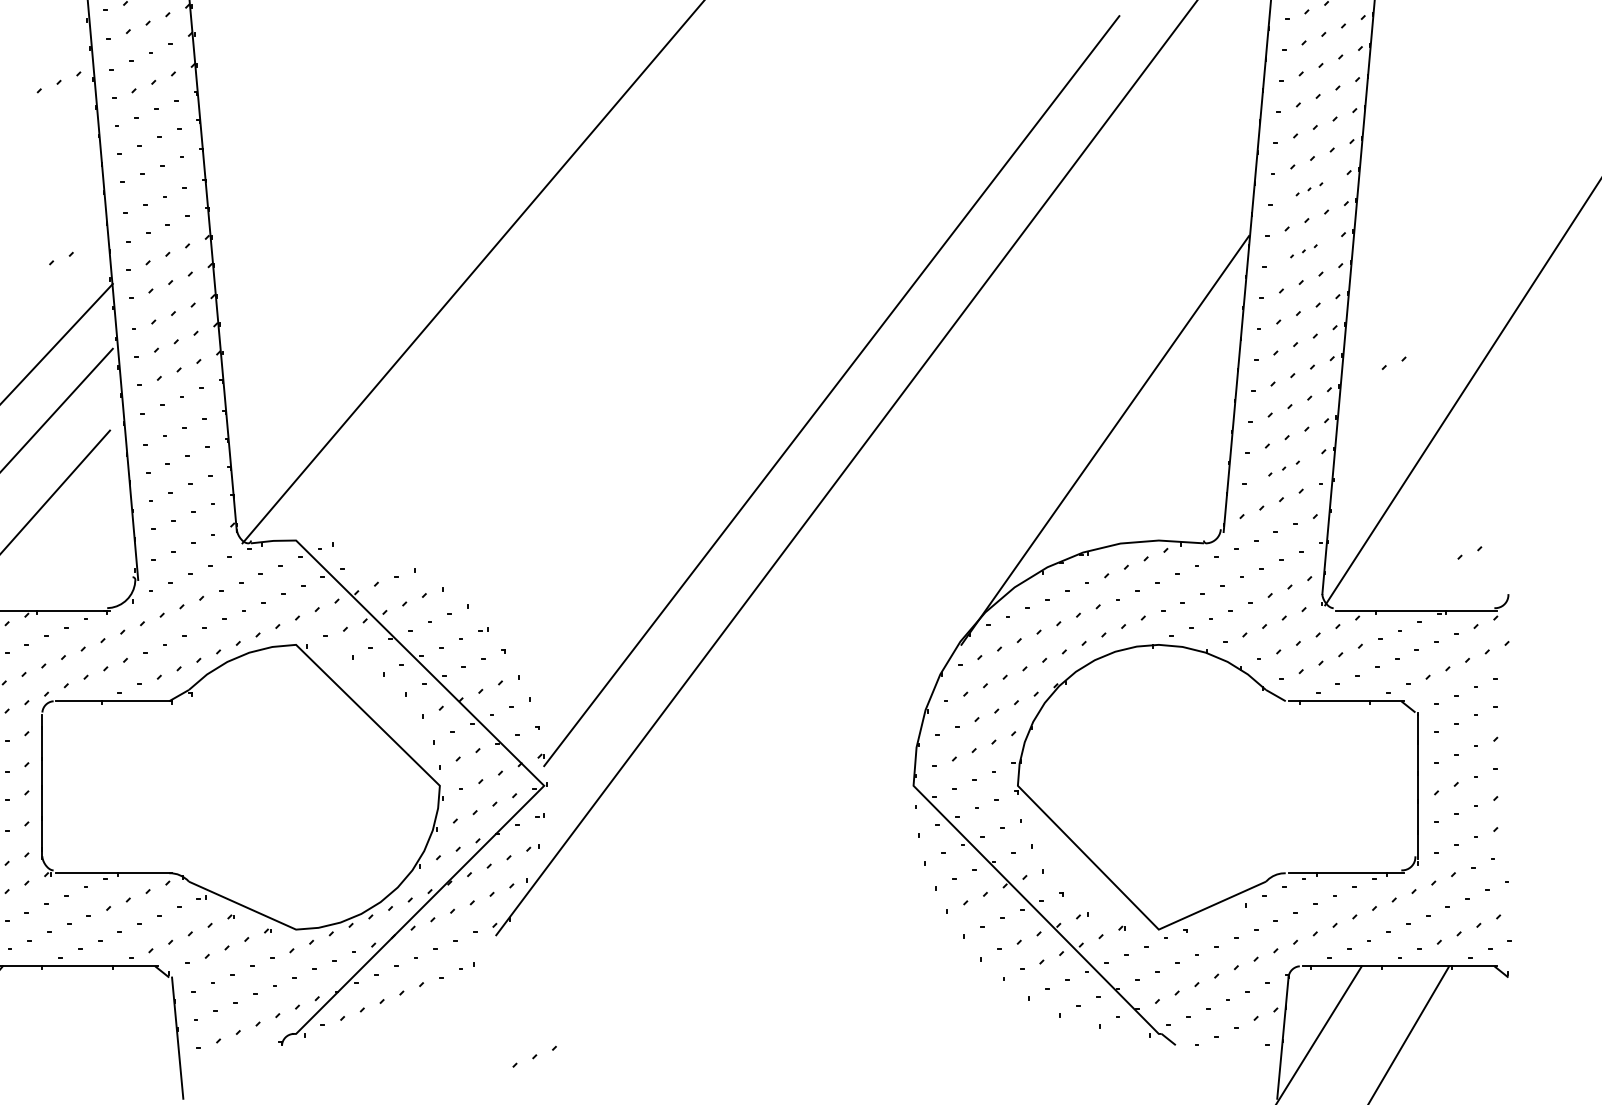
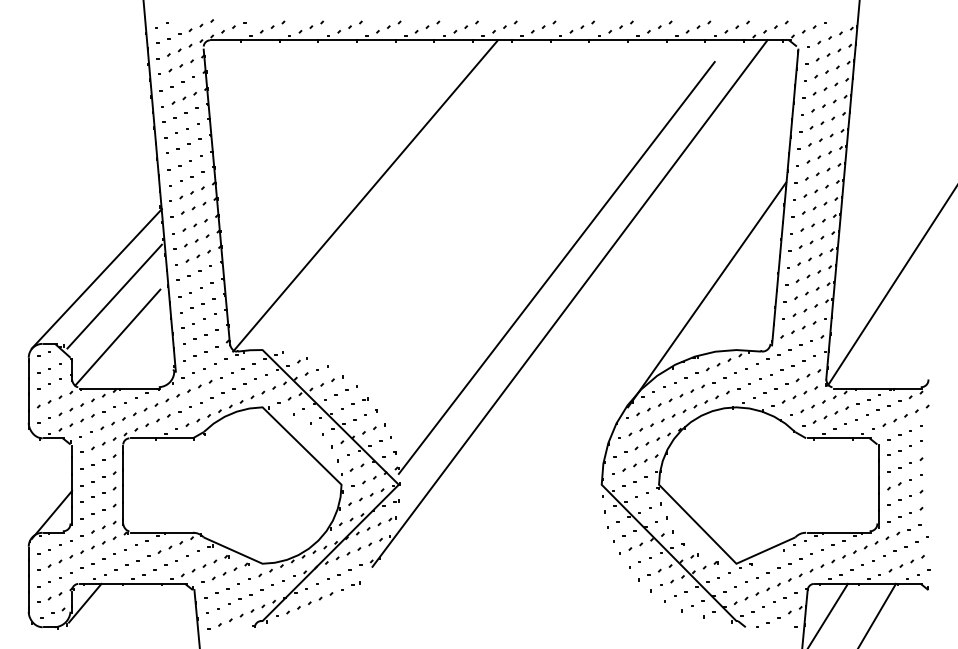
part: (57, 82) -> (131, 98), removed
part: (1308, 188) -> (818, 156), size x1.67
part: (1302, 250) -> (815, 190), size x1.67
part: (61, 259) -> (133, 195), removed
part: (1393, 362) -> (865, 252), removed
part: (1282, 468) -> (804, 310), size x1.43
part: (1470, 552) -> (907, 356), removed
part: (368, 559) -> (302, 360), added
part: (534, 1056) -> (393, 633), removed

